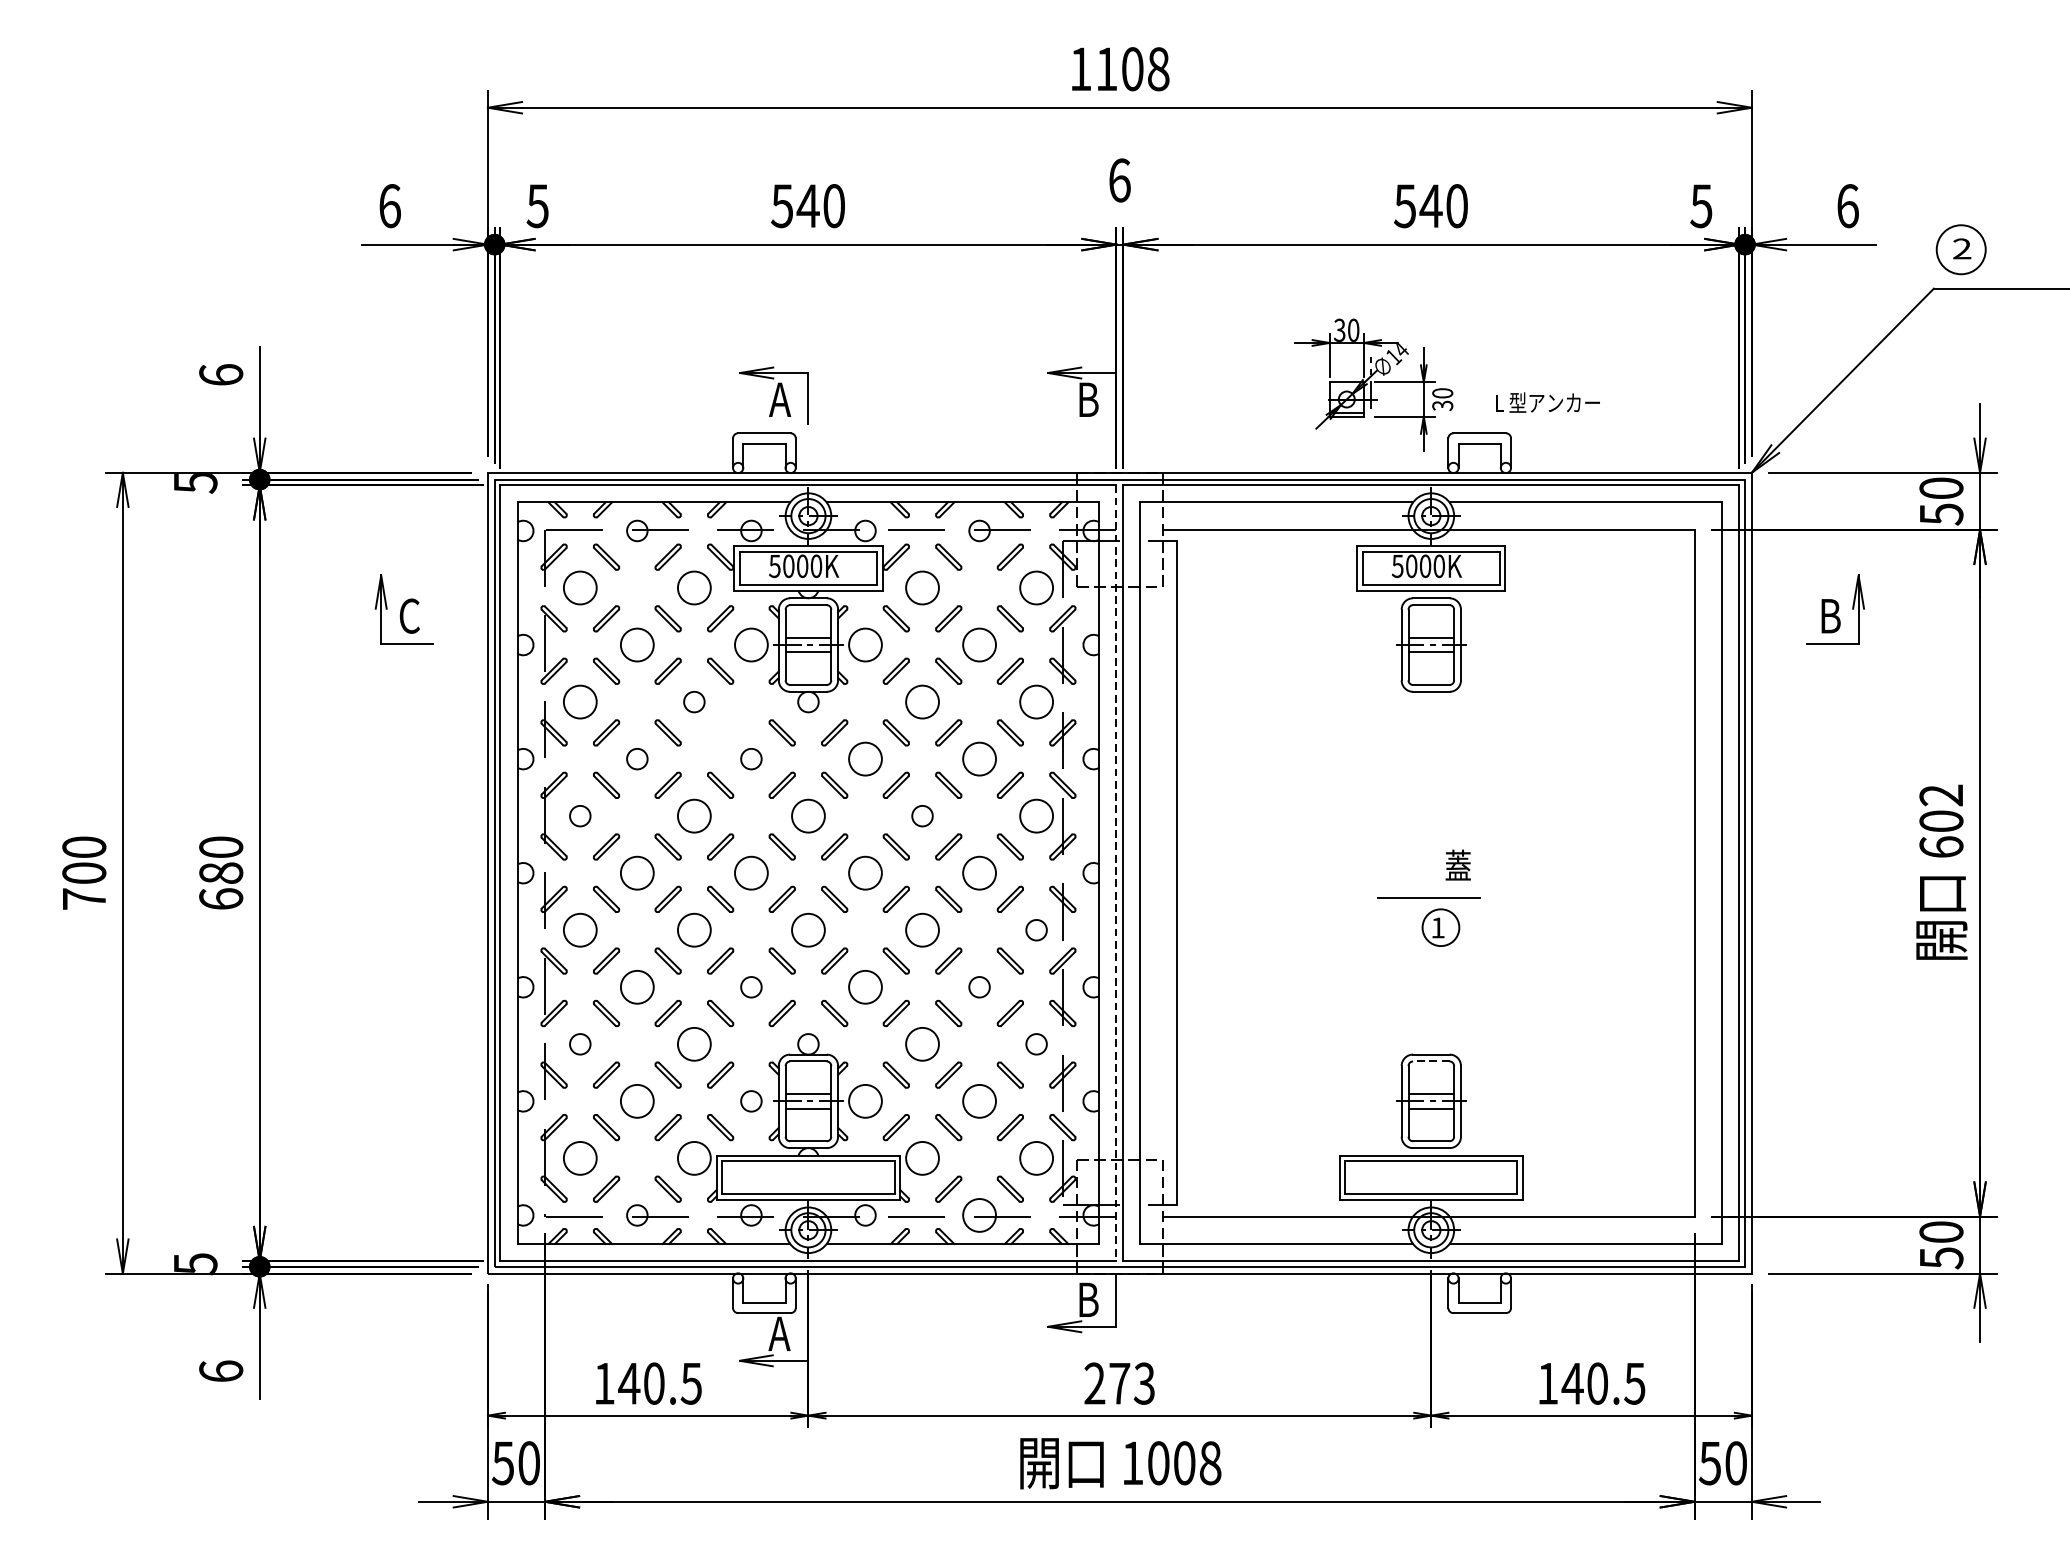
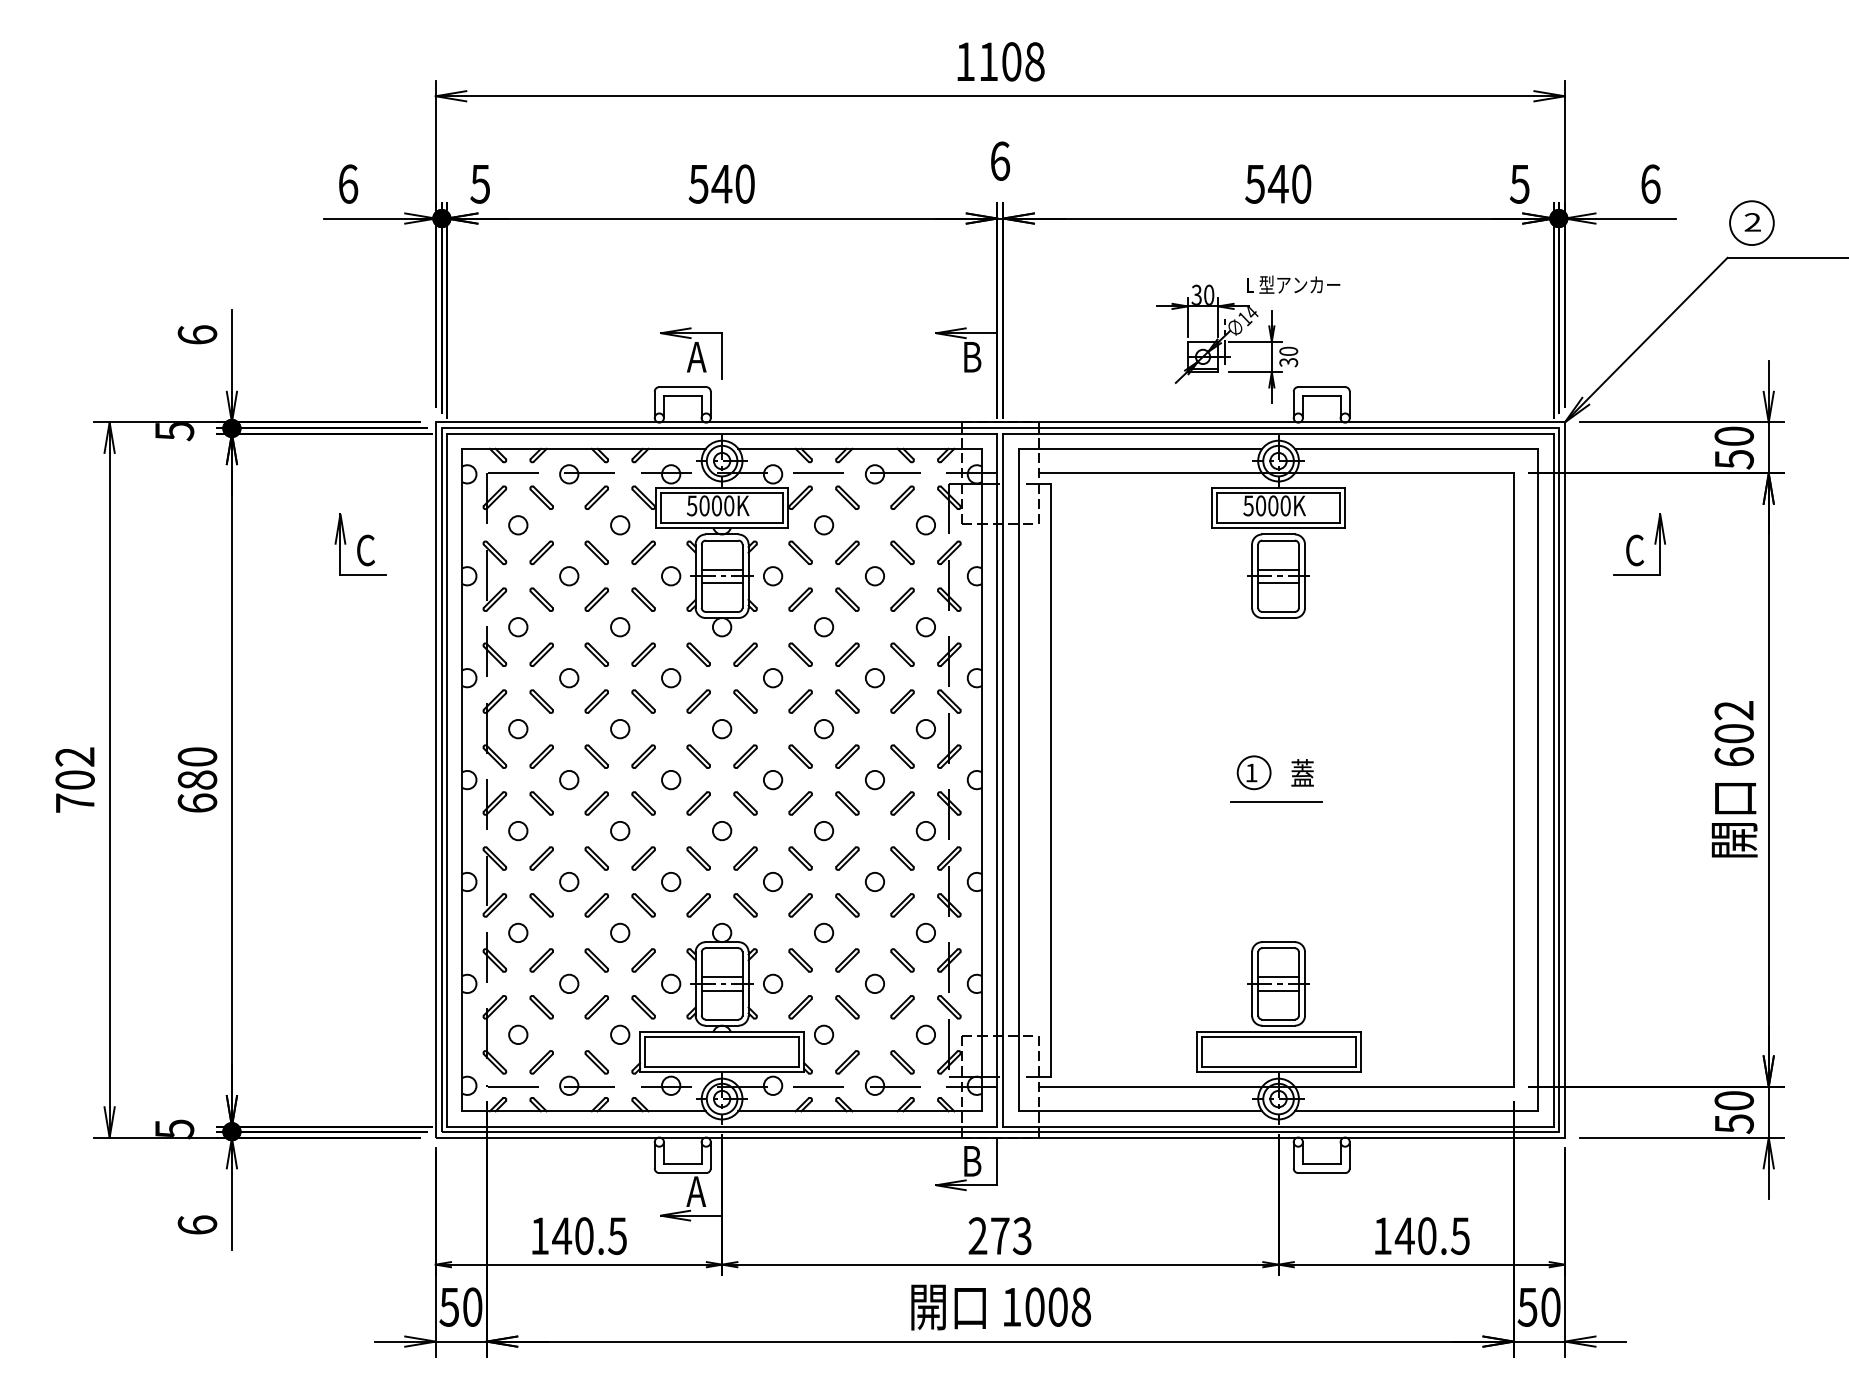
text: (1547, 402) -> (1293, 284), moved
circle: (580, 588) -> (518, 525), size x0.62
circle: (694, 588) -> (620, 525), size x0.62
circle: (921, 588) -> (823, 525), size x0.62
circle: (1036, 588) -> (925, 525), size x0.62
text: (1830, 616) -> (1635, 550), B -> C
circle: (637, 645) -> (569, 576), size x0.62
circle: (751, 645) -> (671, 576), size x0.62
circle: (864, 645) -> (772, 576), size x0.62
circle: (979, 645) -> (874, 576), size x0.62
circle: (580, 702) -> (518, 627), size x0.62
circle: (921, 702) -> (823, 627), size x0.62
circle: (1036, 702) -> (925, 627), size x0.62
part: (720, 732) -> (643, 654), added
circle: (864, 759) -> (772, 678), size x0.62
circle: (979, 759) -> (874, 678), size x0.62
circle: (694, 815) -> (620, 728), size x0.62
circle: (807, 815) -> (721, 728), size x0.62
circle: (1036, 815) -> (925, 728), size x0.62
text: (83, 846) -> (74, 756), 700 -> 702
circle: (637, 872) -> (569, 779), size x0.62
circle: (751, 872) -> (671, 779), size x0.62
circle: (864, 872) -> (772, 779), size x0.62
circle: (979, 872) -> (874, 779), size x0.62
line: (1116, 873) -> (997, 780), dashed -> solid
part: (1440, 927) -> (1253, 772), moved
circle: (580, 929) -> (518, 830), size x0.62
circle: (694, 929) -> (620, 830), size x0.62
circle: (807, 929) -> (721, 830), size x0.62
circle: (921, 929) -> (823, 830), size x0.62
circle: (637, 986) -> (569, 881), size x0.62
circle: (864, 986) -> (772, 881), size x0.62
circle: (694, 1043) -> (620, 932), size x0.62
circle: (921, 1043) -> (823, 932), size x0.62
line: (1431, 1061) -> (1278, 948), dashed -> solid
circle: (637, 1100) -> (569, 983), size x0.62
circle: (864, 1100) -> (772, 983), size x0.62
circle: (979, 1100) -> (874, 983), size x0.62
circle: (580, 1157) -> (518, 1034), size x0.62
circle: (694, 1157) -> (620, 1034), size x0.62
circle: (921, 1157) -> (823, 1034), size x0.62
circle: (1036, 1157) -> (925, 1034), size x0.62
circle: (979, 1215) -> (874, 1085), size x0.62

